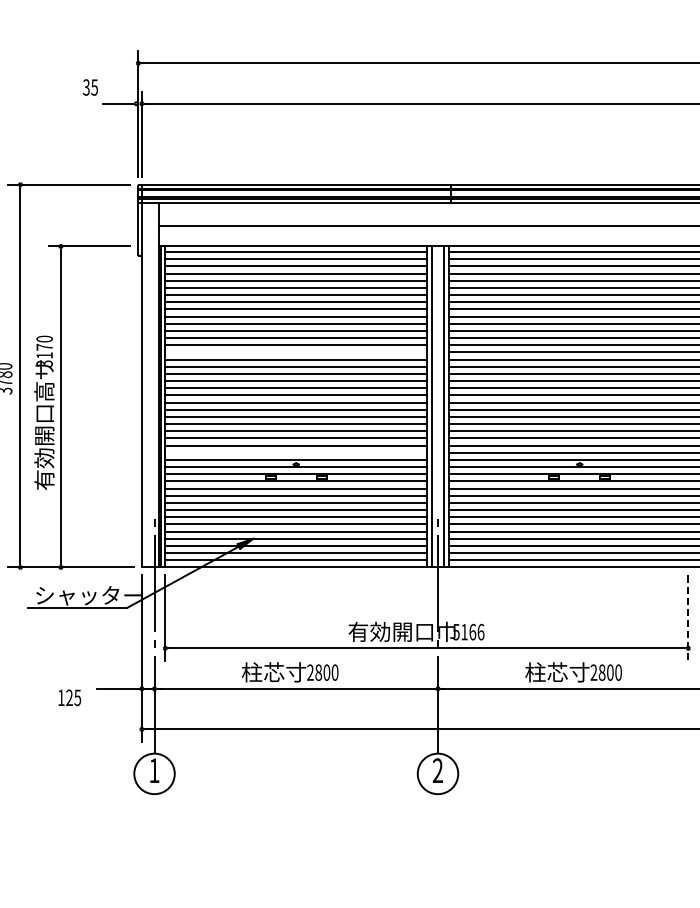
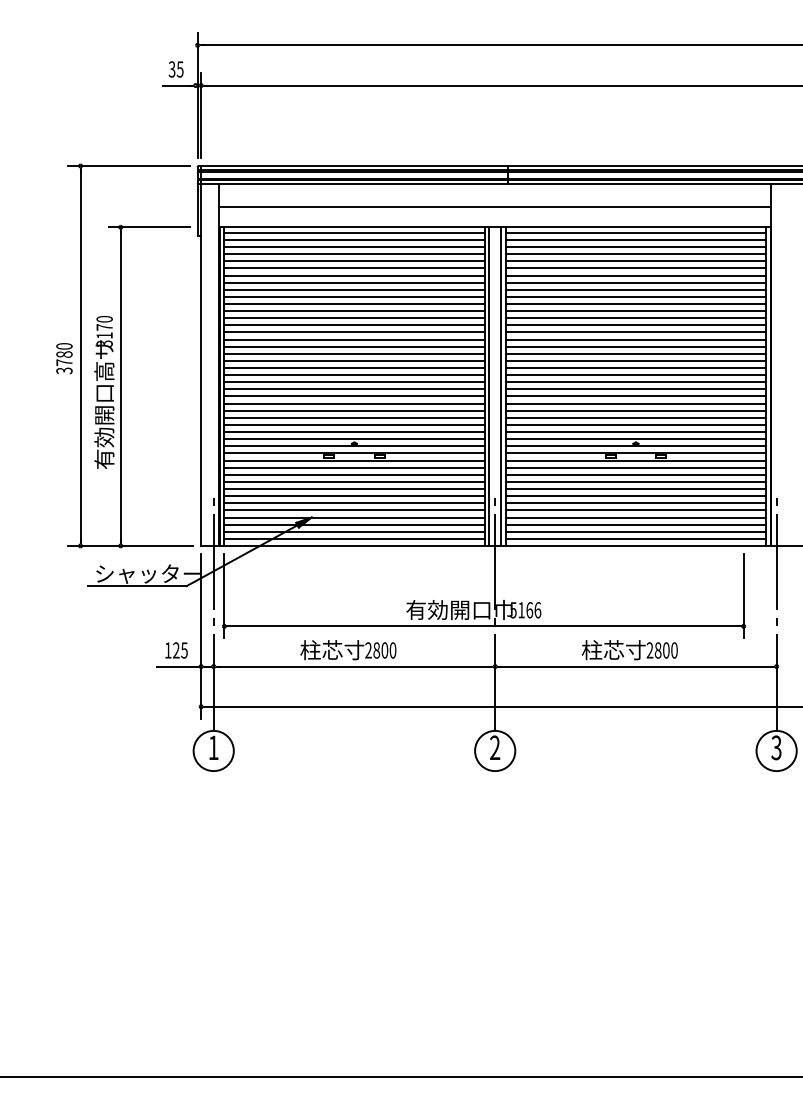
text: (89, 87) -> (175, 69), moved
line: (296, 352) -> (354, 332), added
line: (296, 453) -> (354, 432), added
line: (688, 618) -> (743, 596), dashed -> solid
text: (69, 697) -> (176, 650), moved

